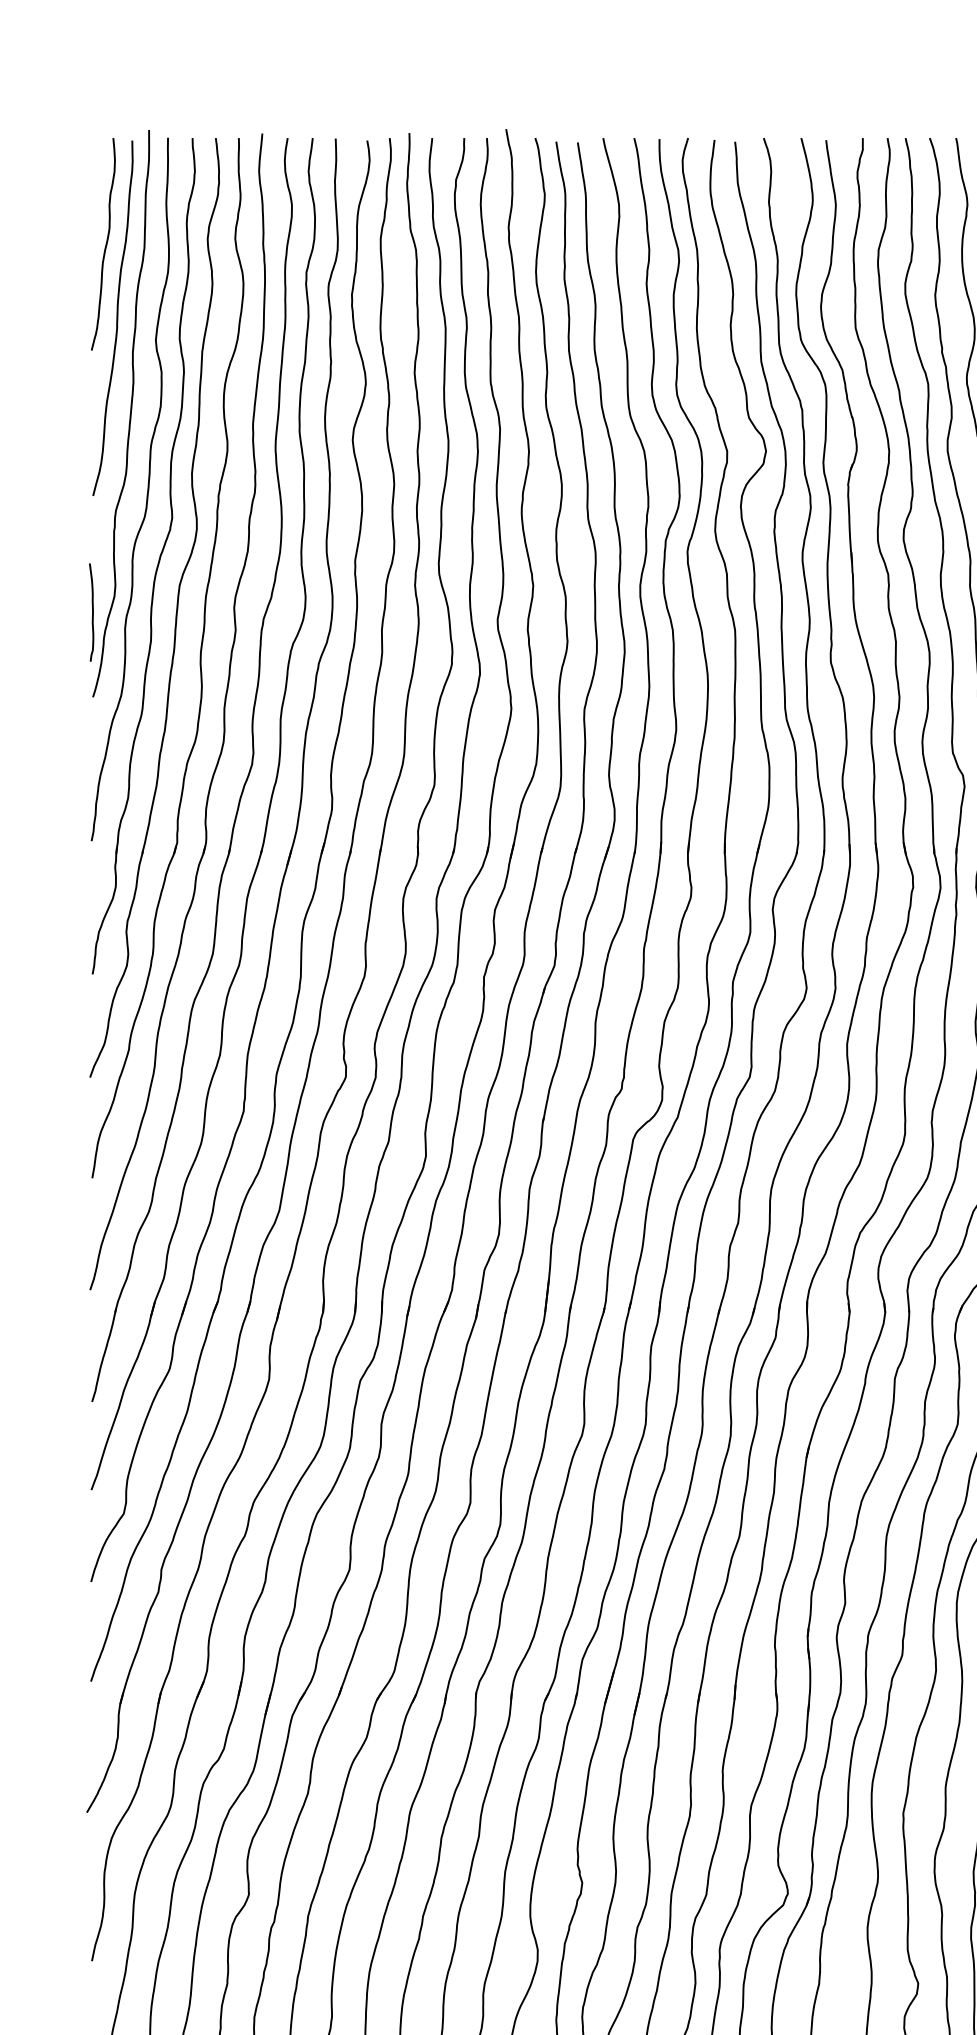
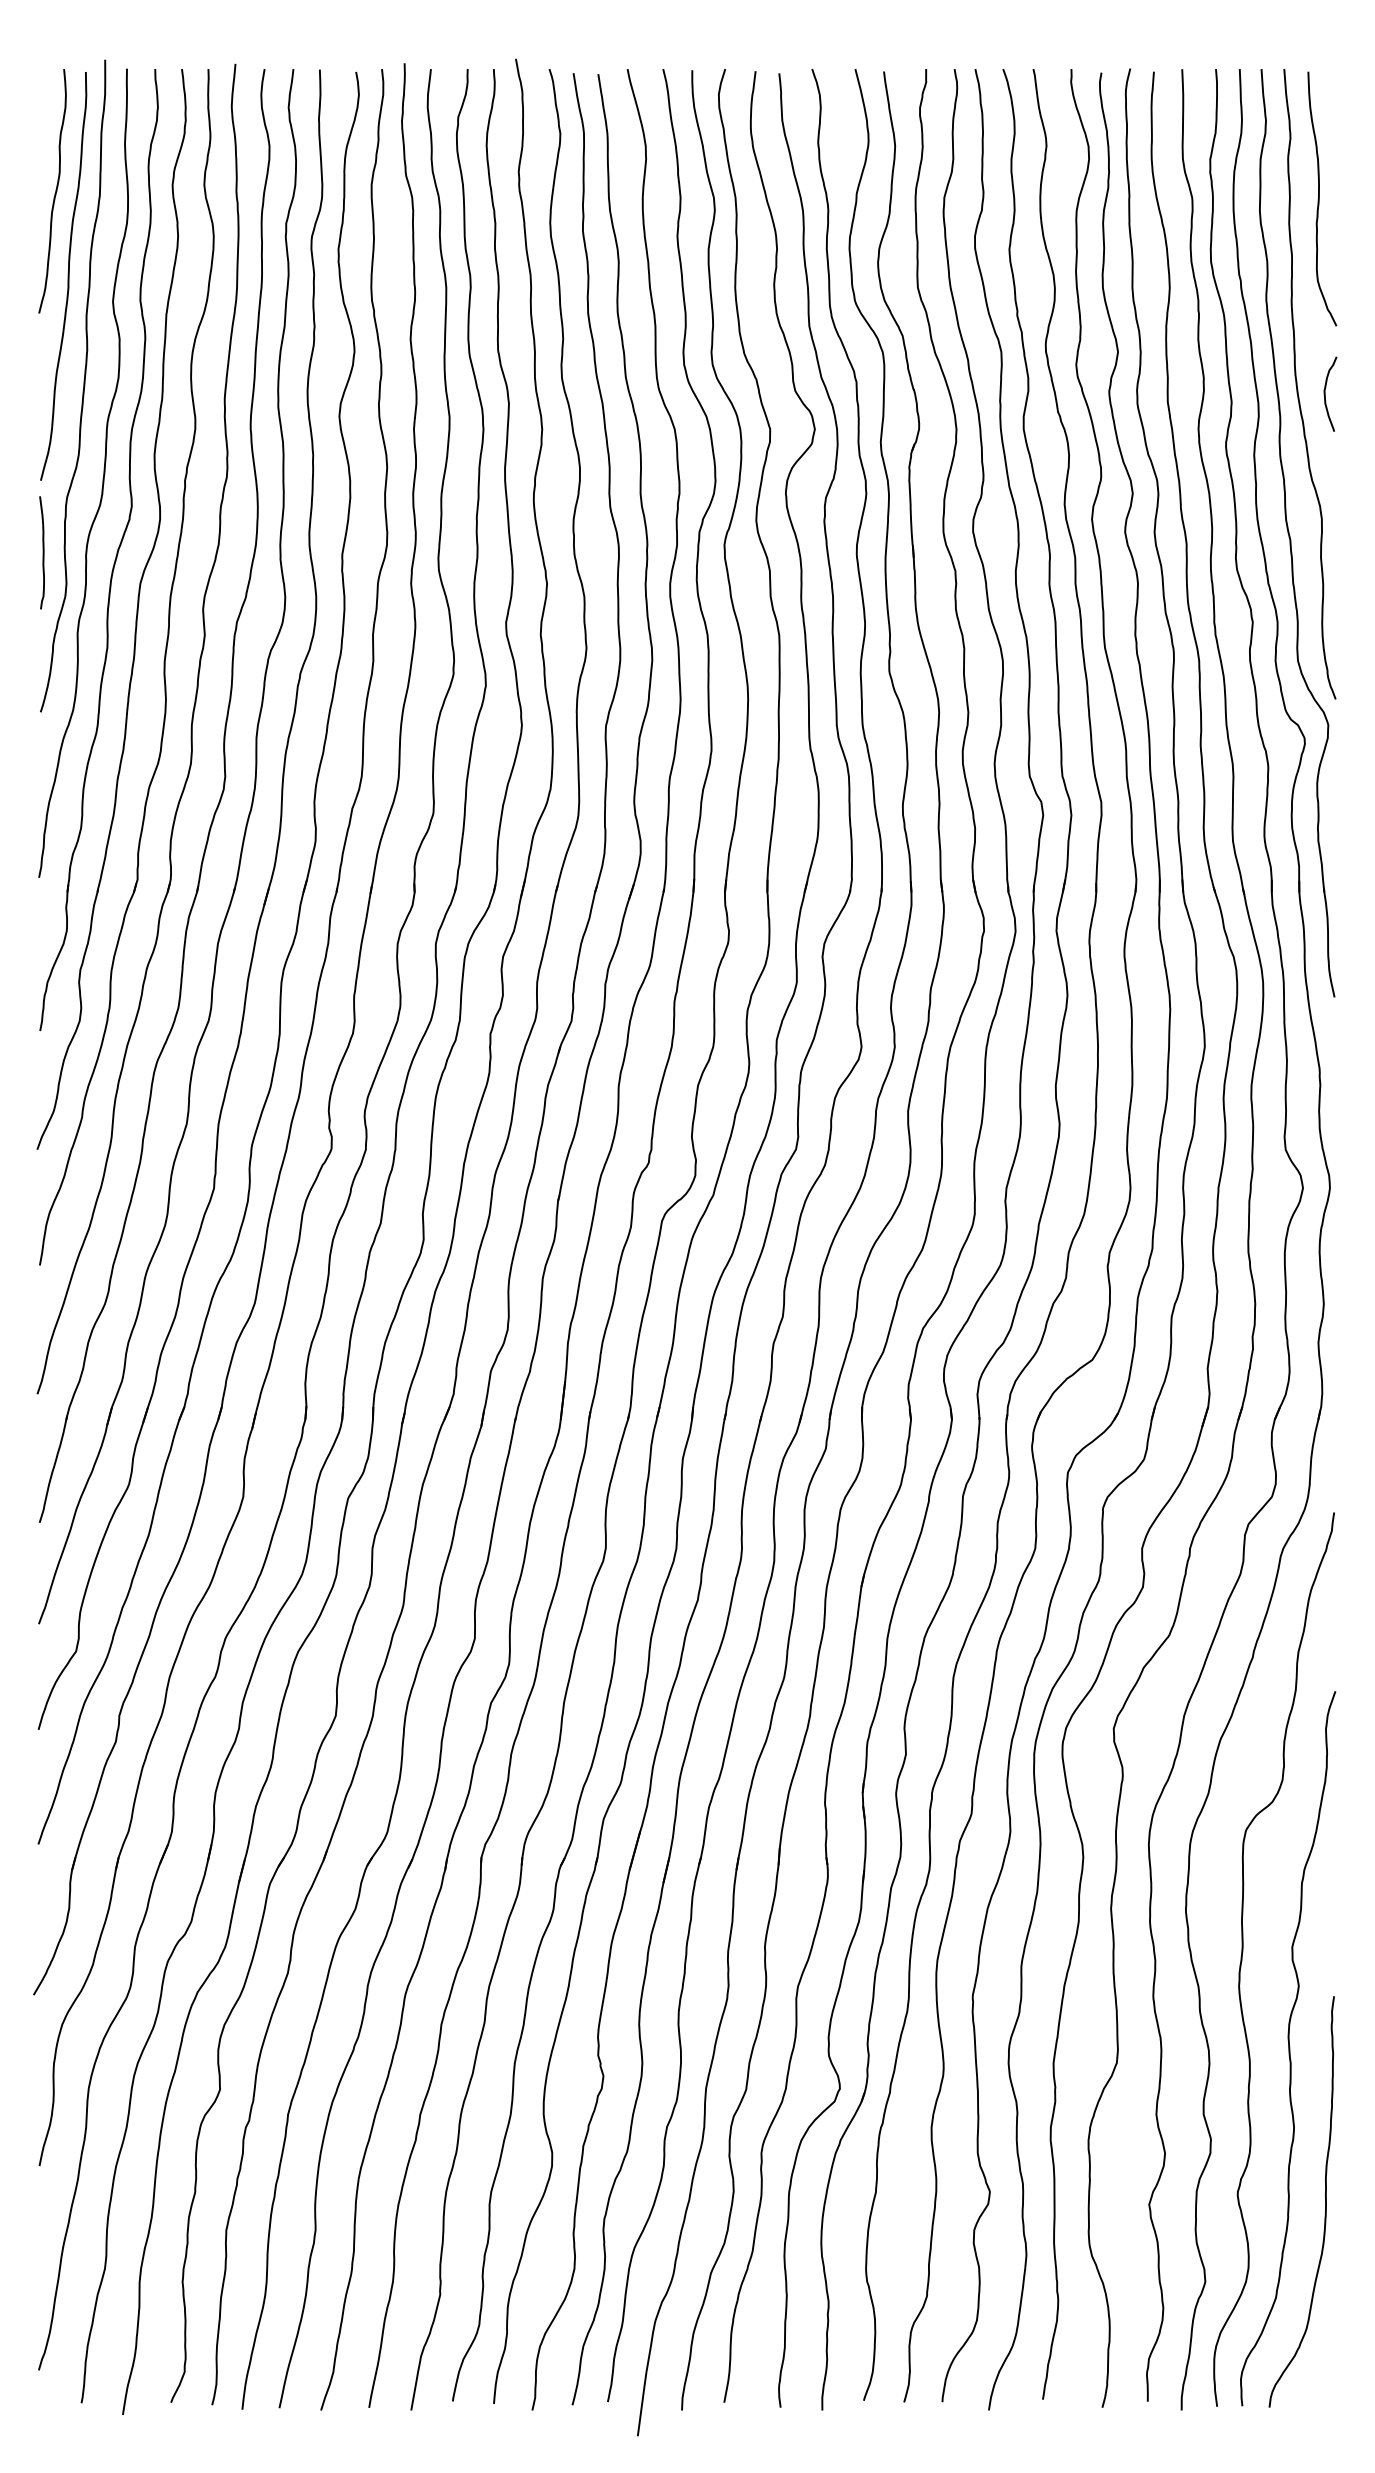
curve: (91, 612) -> (42, 552), moved

